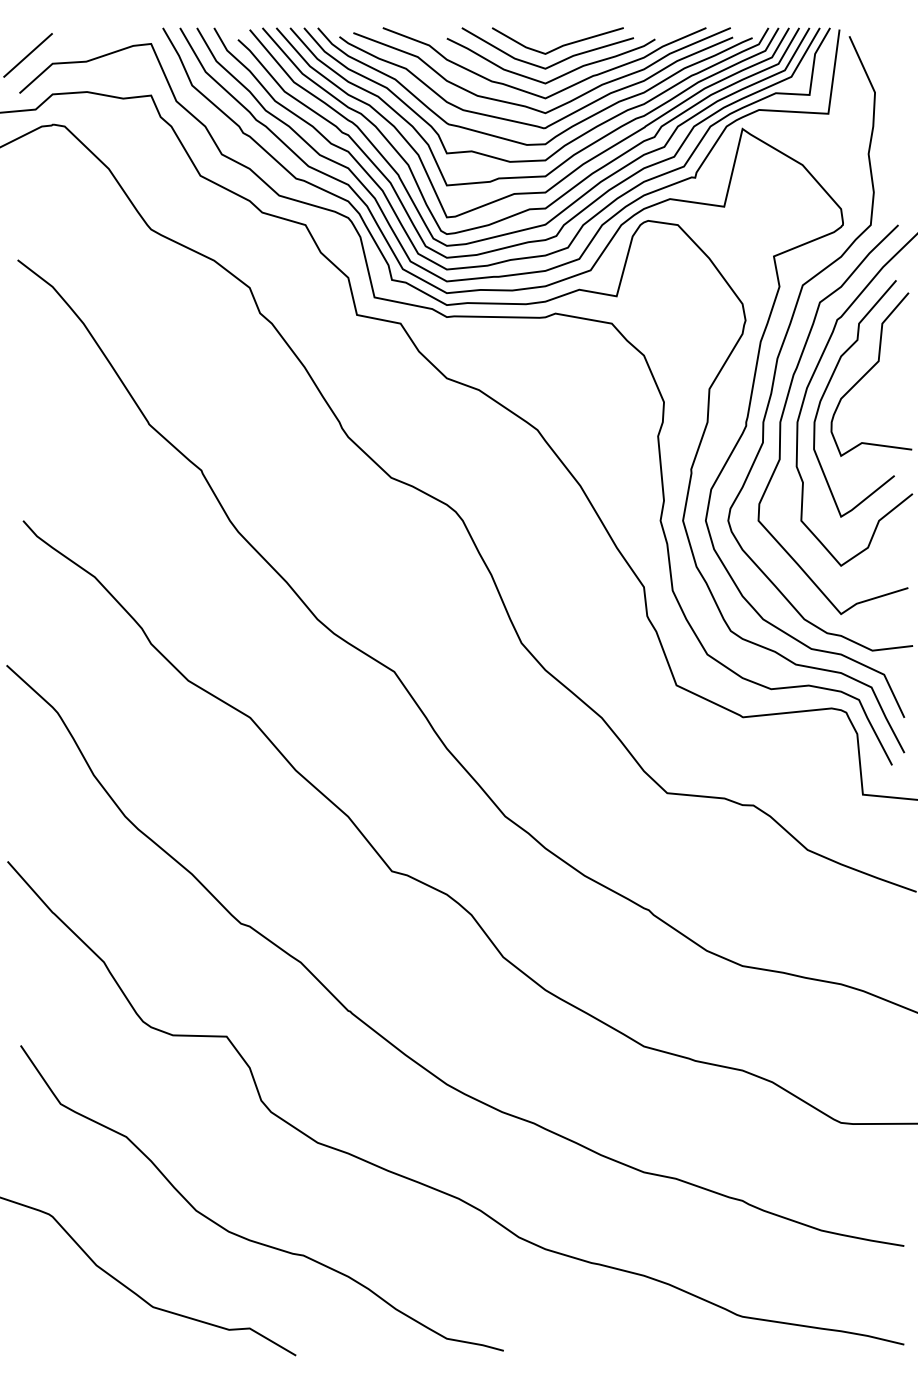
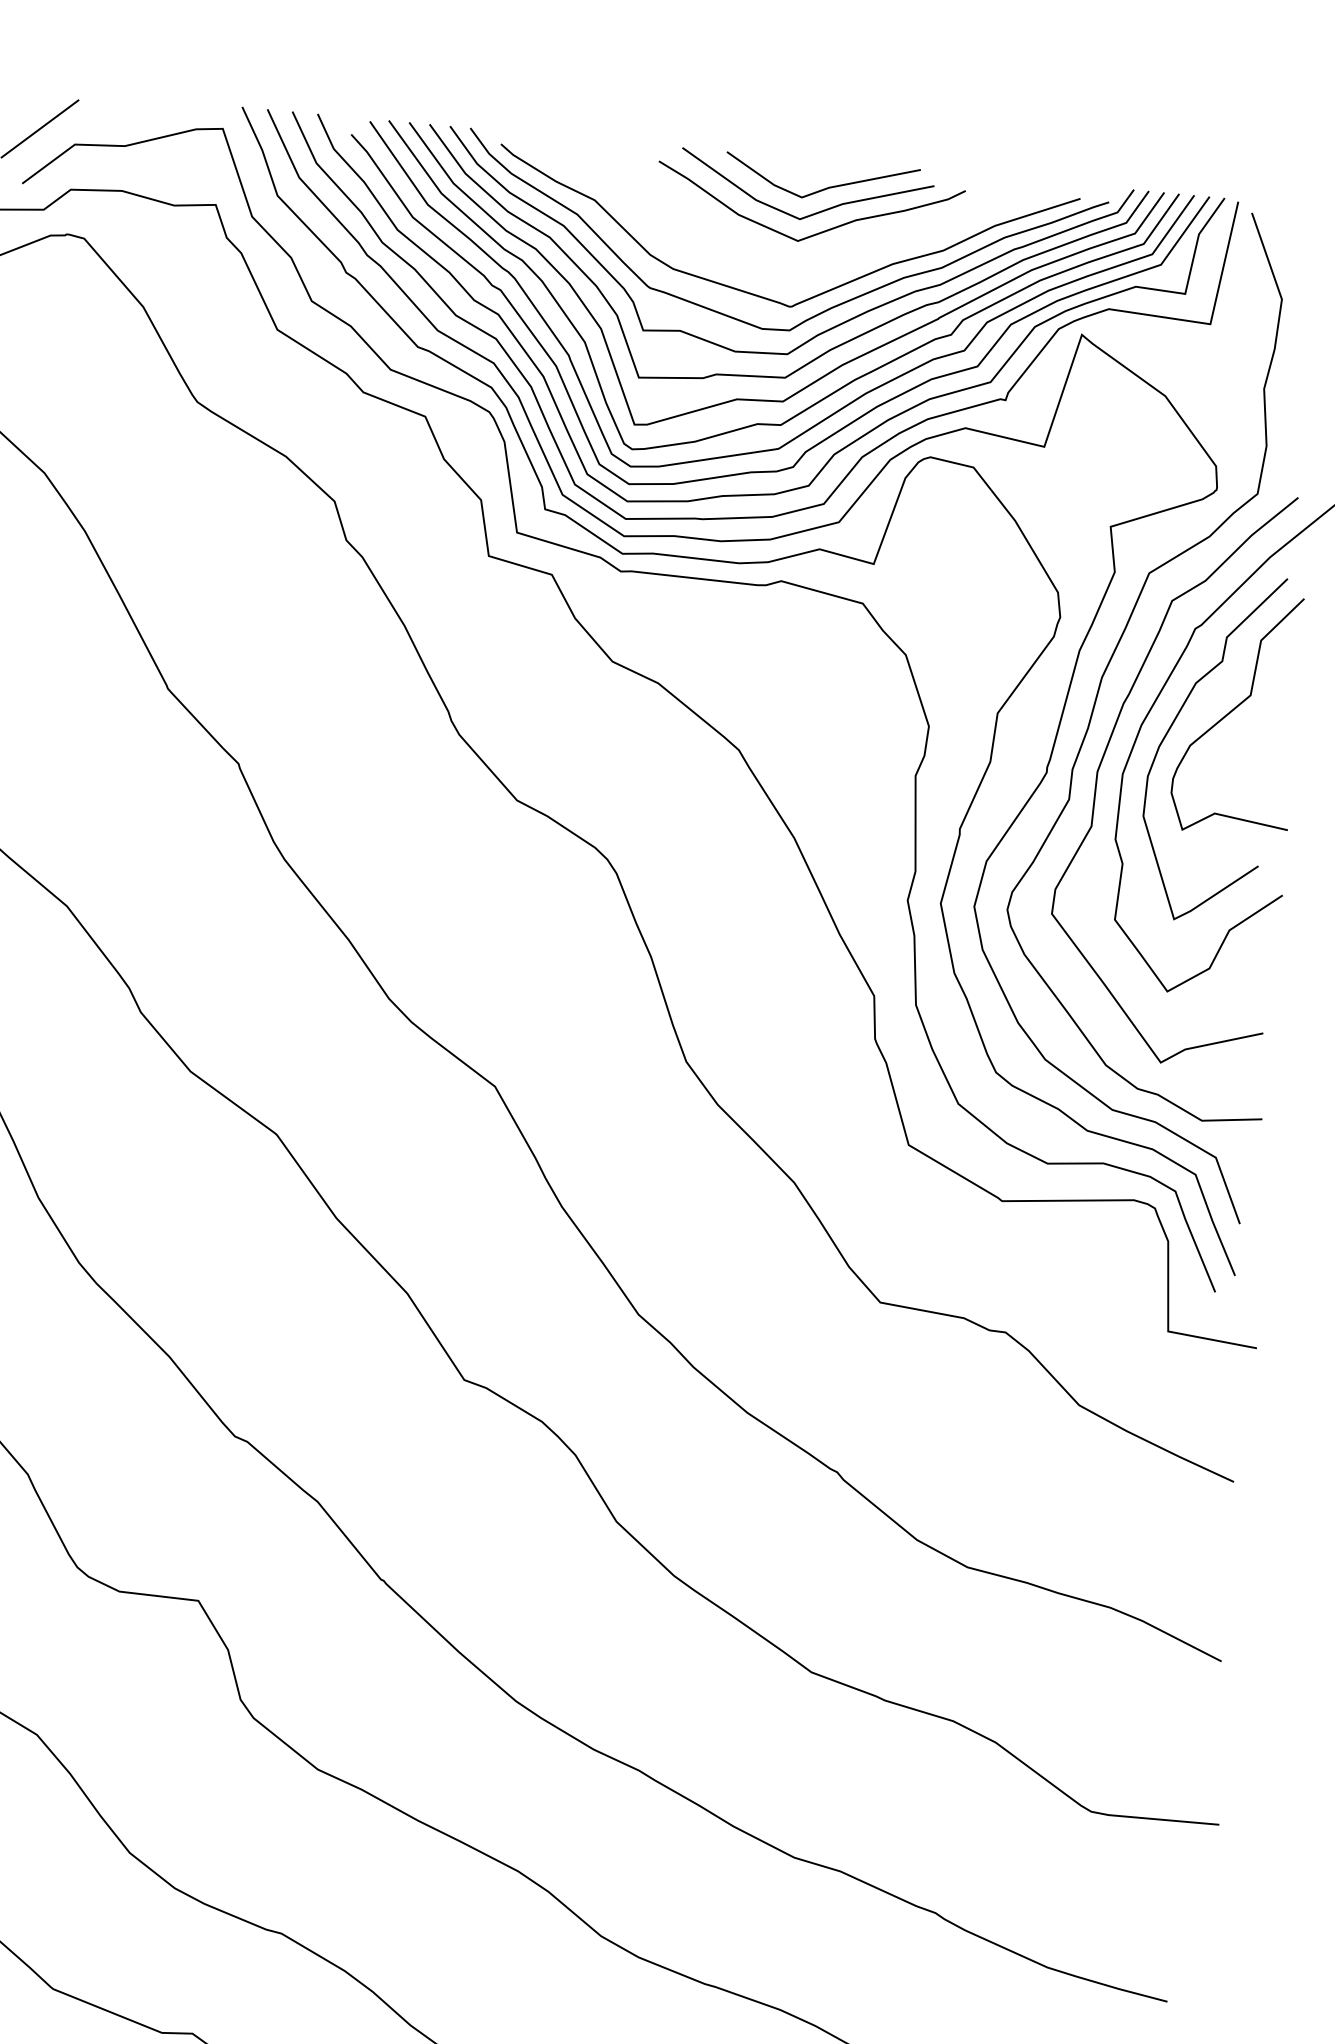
part: (534, 93) -> (780, 254), removed

